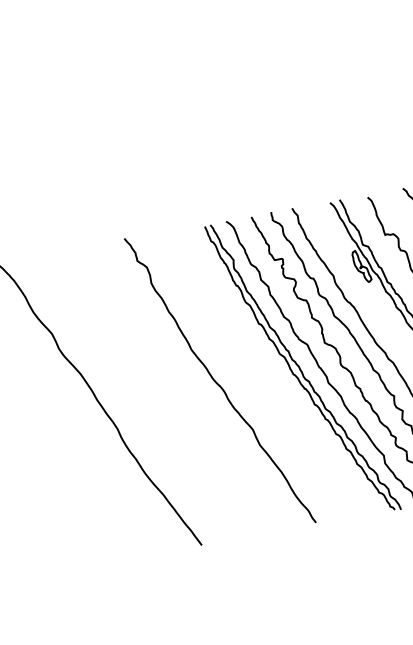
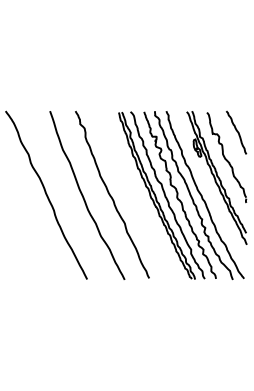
curve: (169, 394) -> (84, 197), added

